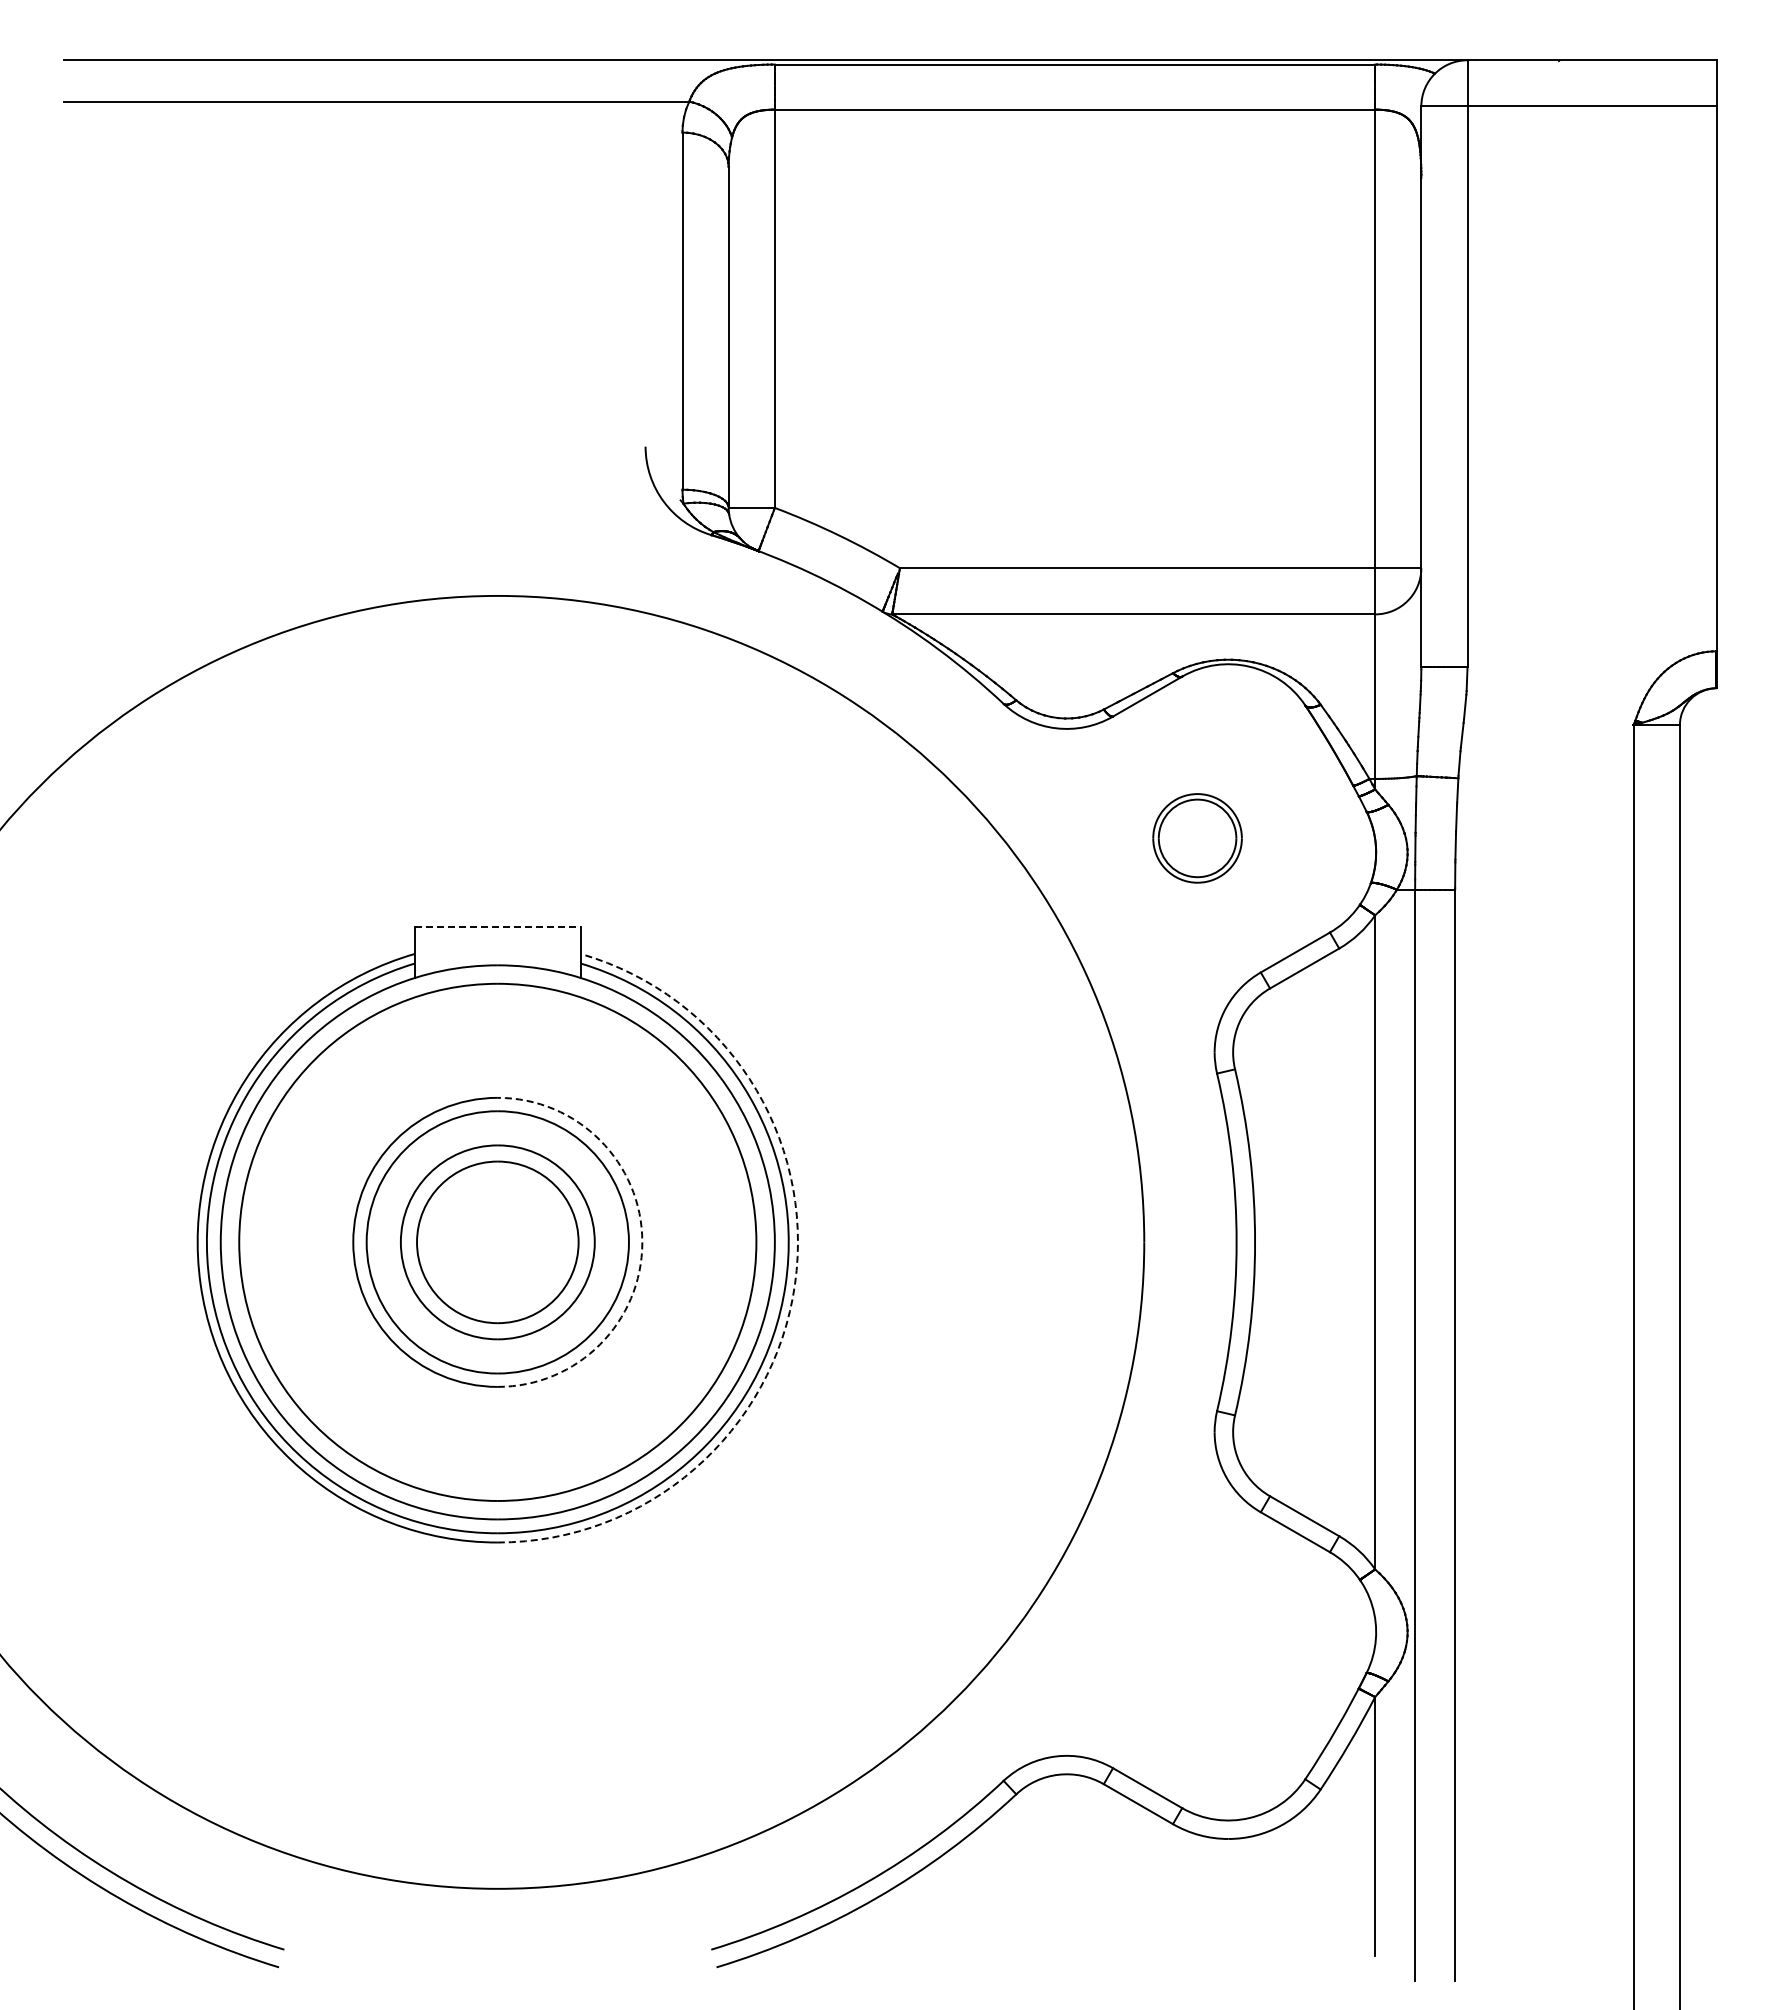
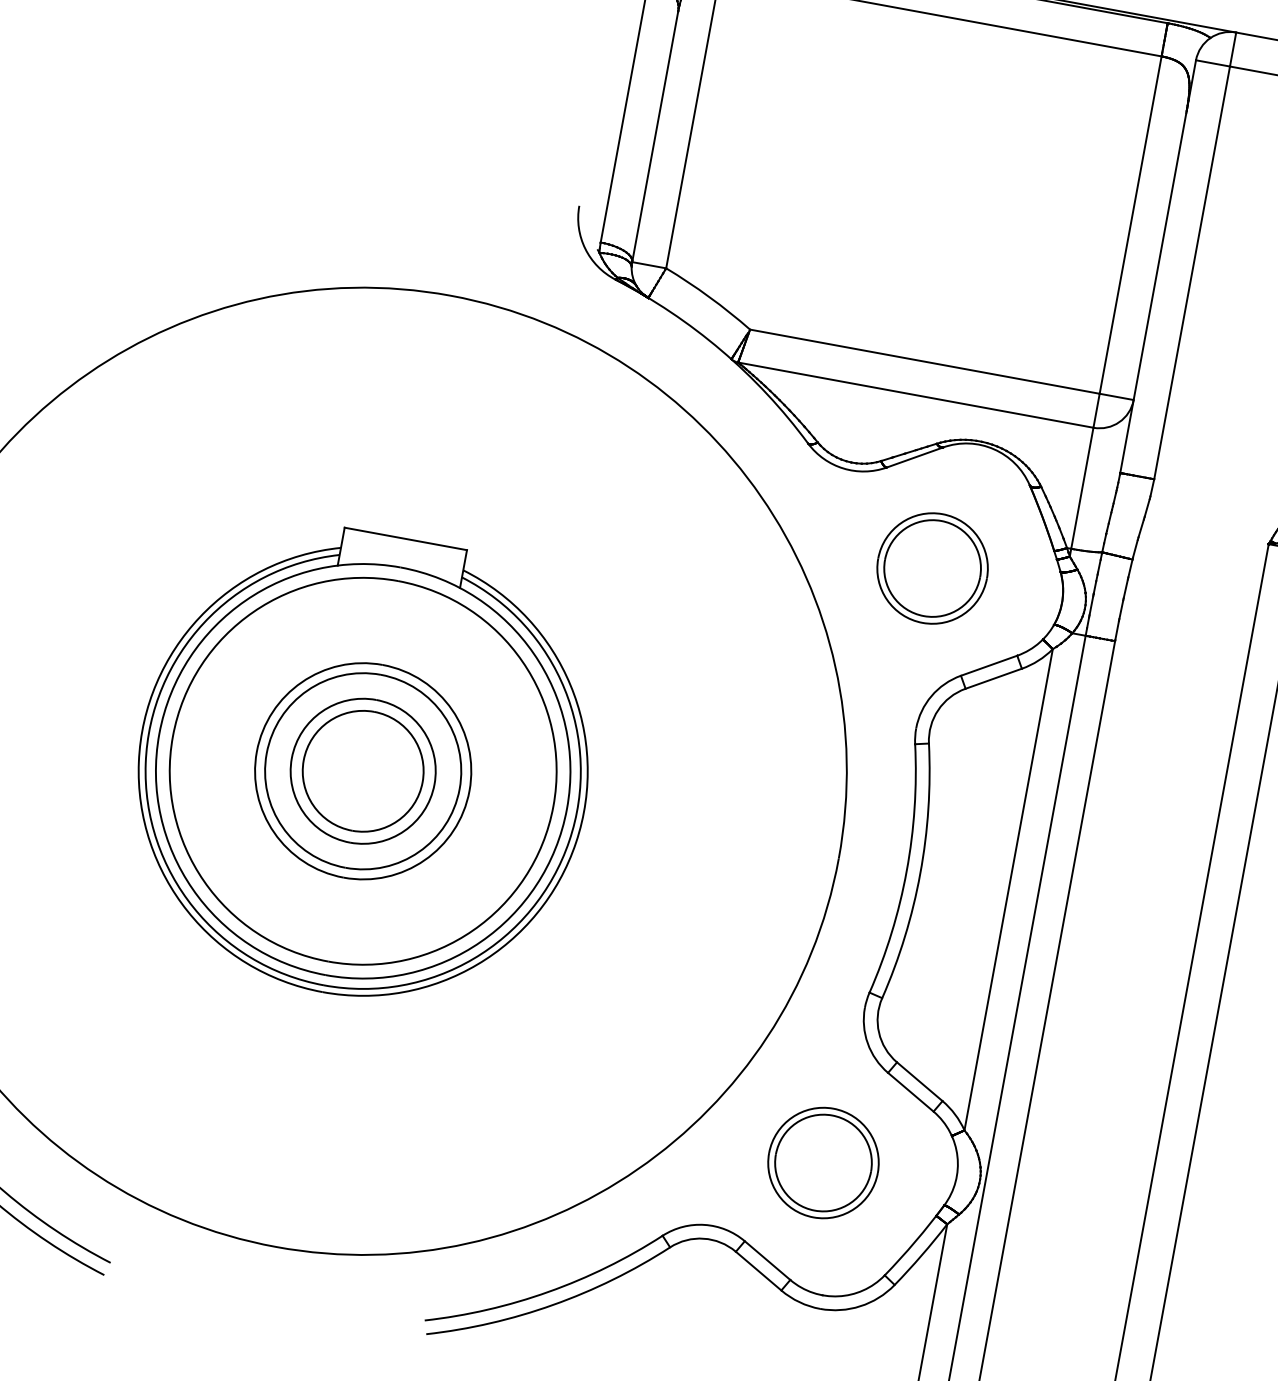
part: (1197, 838) -> (932, 568), size x1.67
line: (498, 926) -> (406, 538), dashed -> solid
arc: (642, 1242) -> (469, 790), dashed -> solid
arc: (795, 1284) -> (576, 842), dashed -> solid
part: (1197, 1646) -> (823, 1163), added

